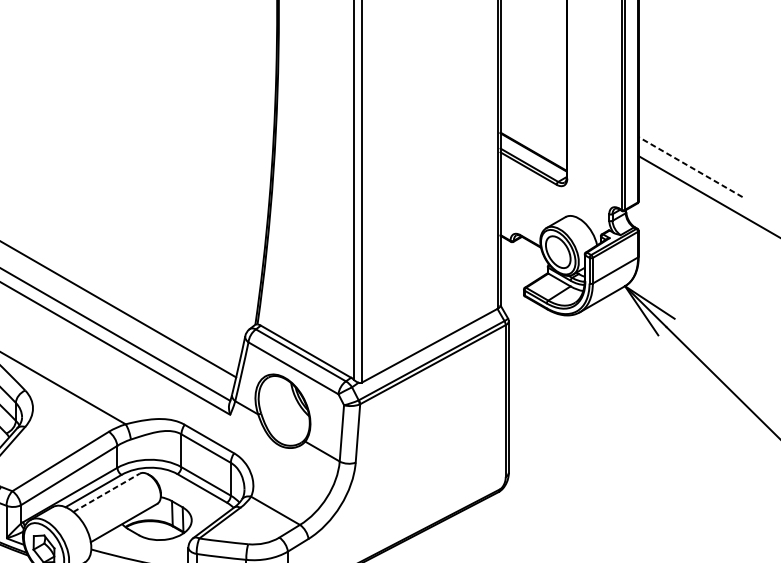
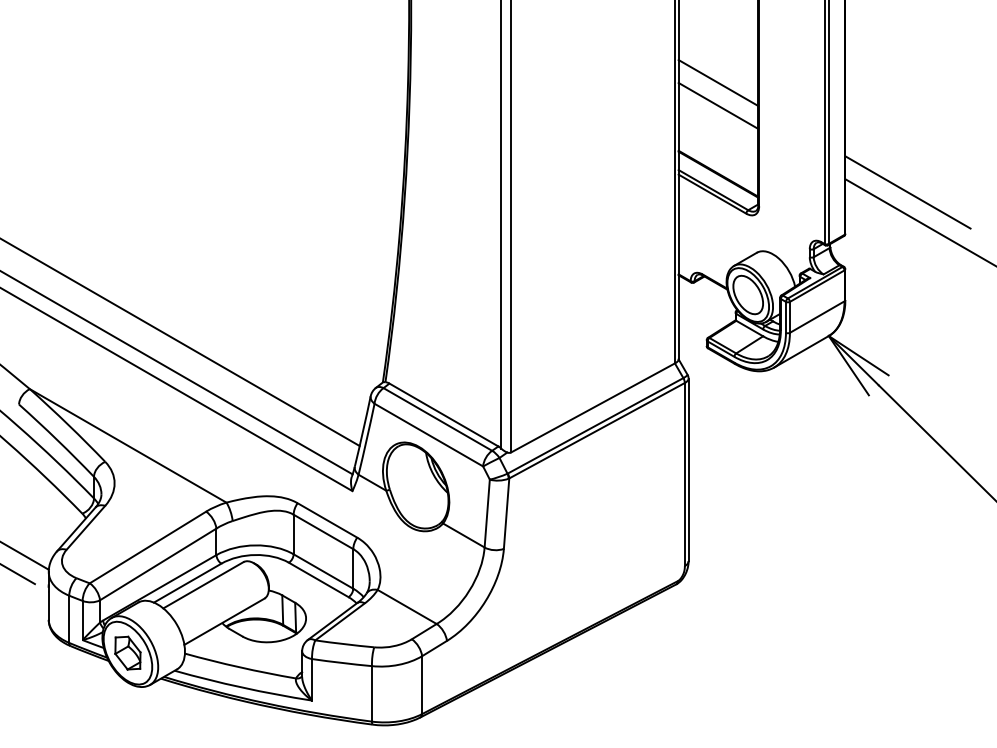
line: (533, 76) -> (718, 83), added
line: (533, 95) -> (718, 105), added
line: (690, 167) -> (907, 192), dashed -> solid
line: (106, 493) -> (203, 585), dashed -> solid

